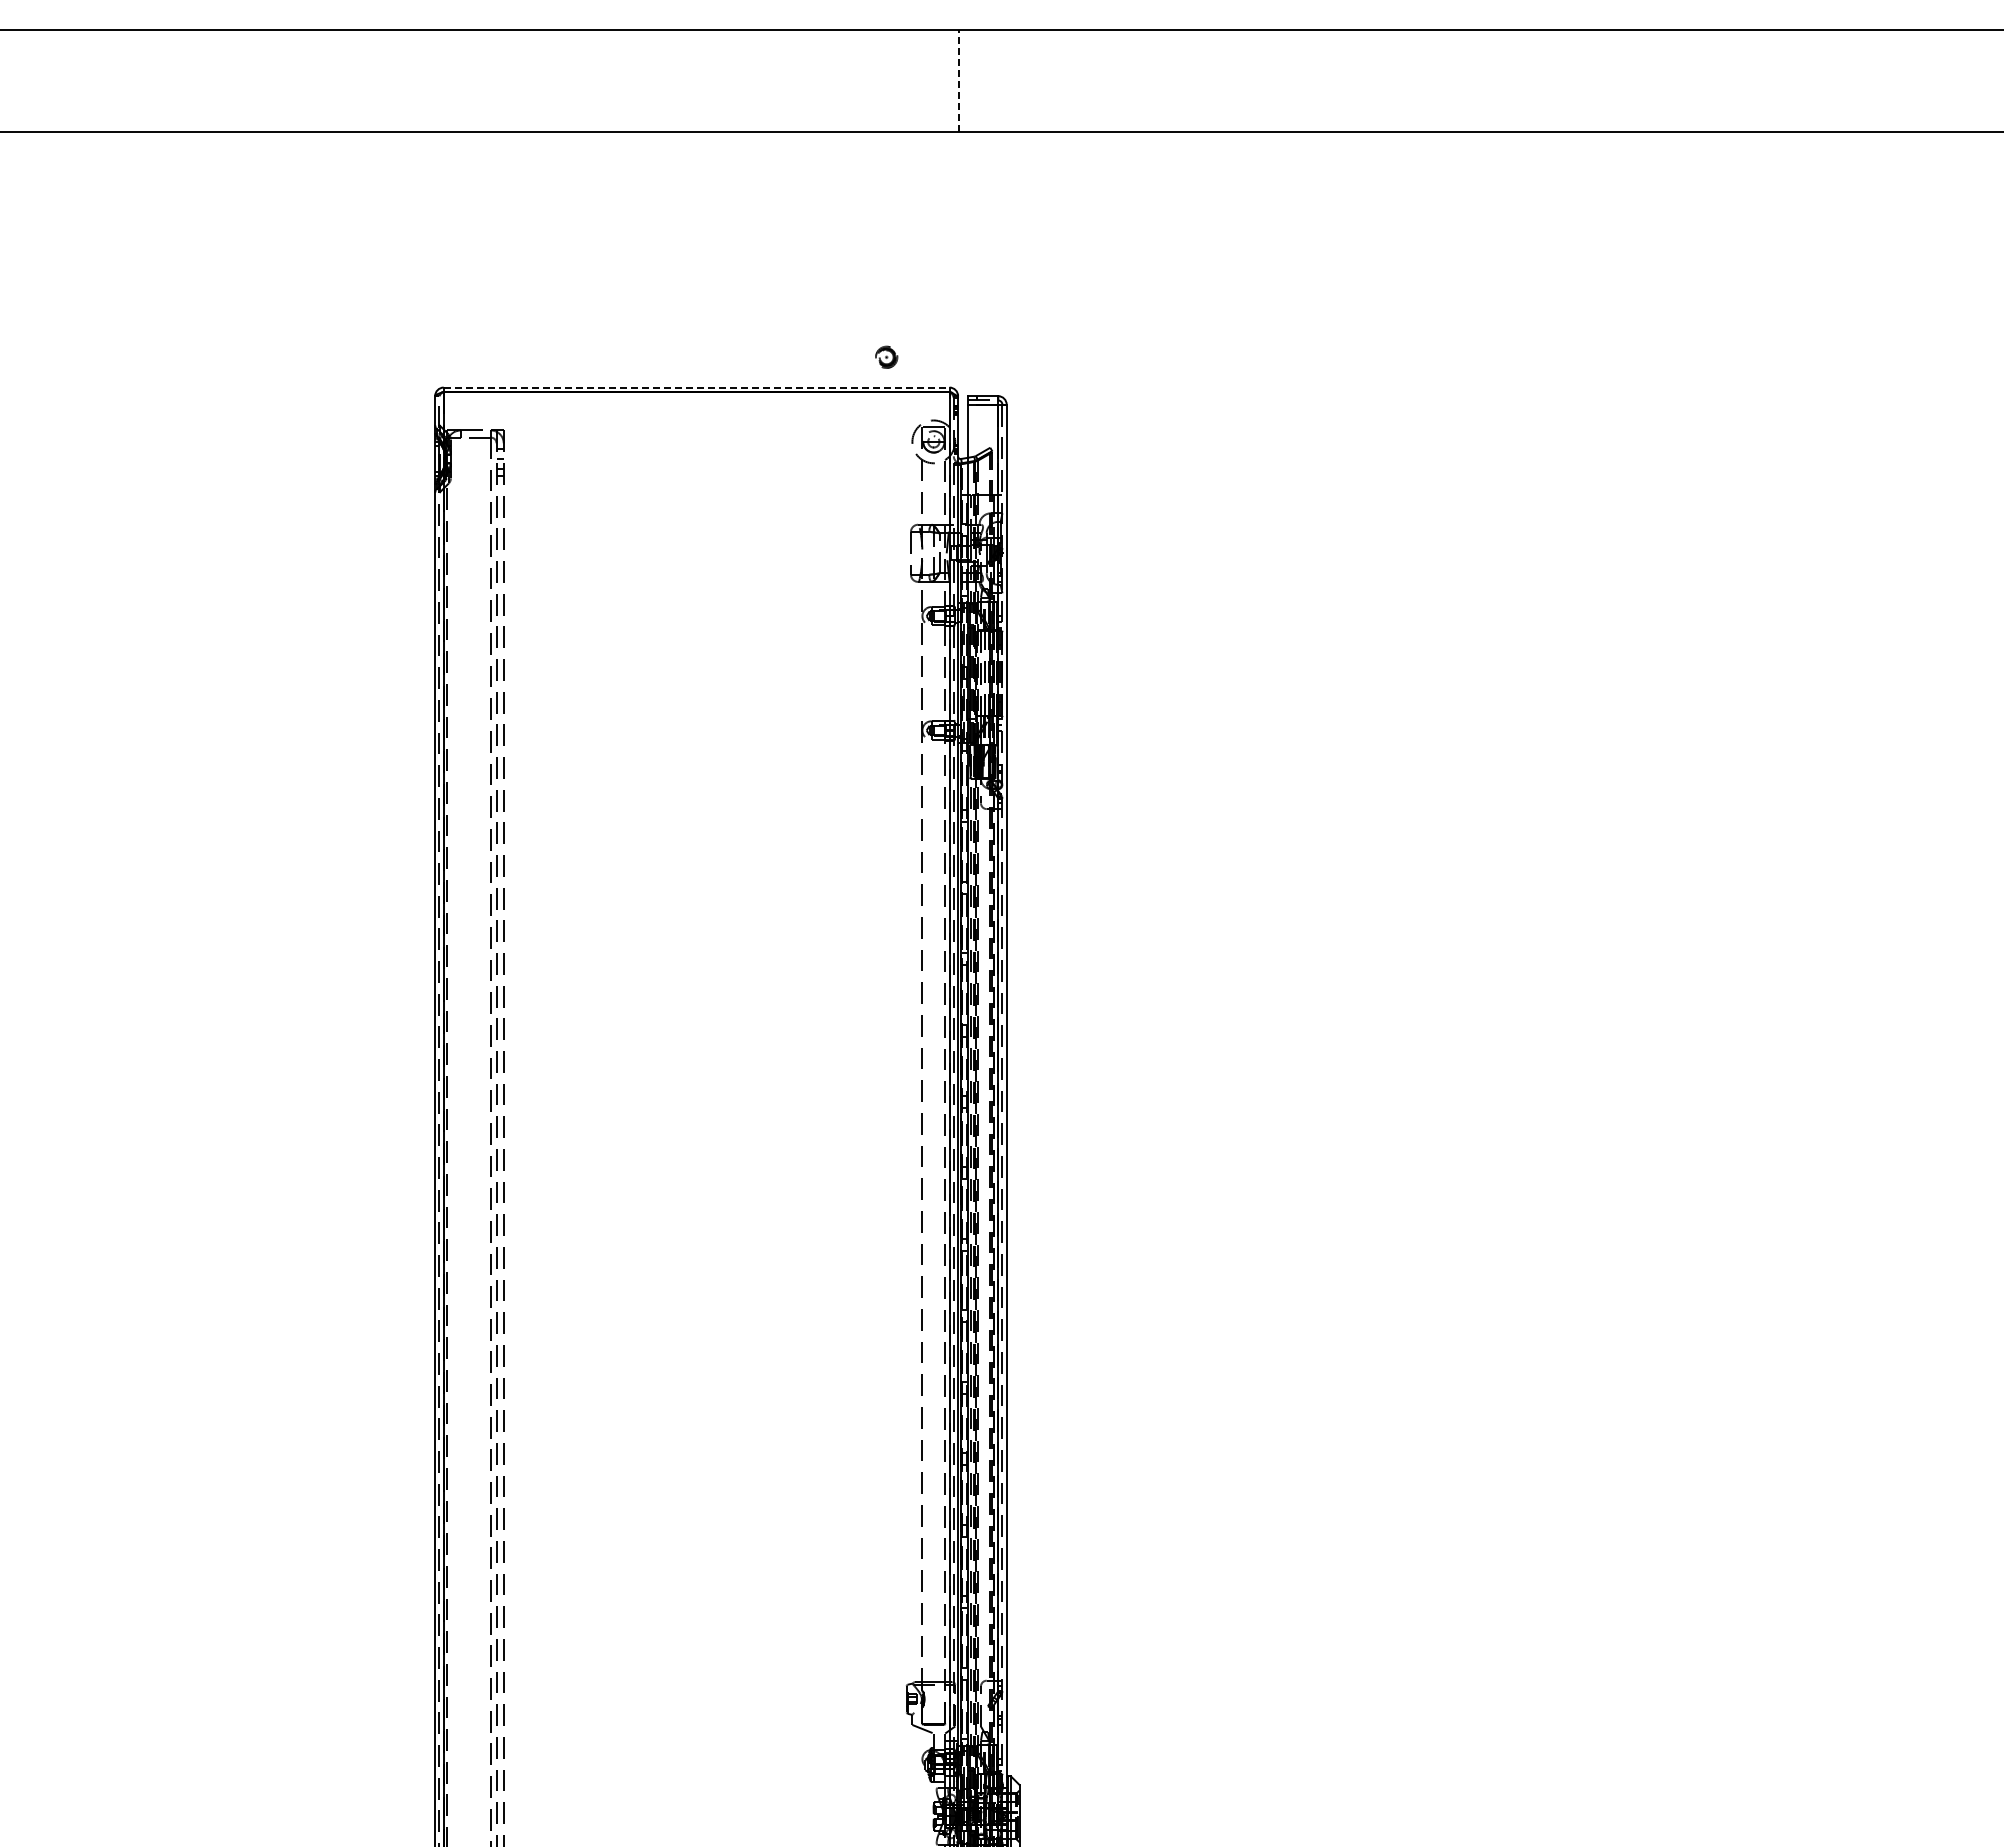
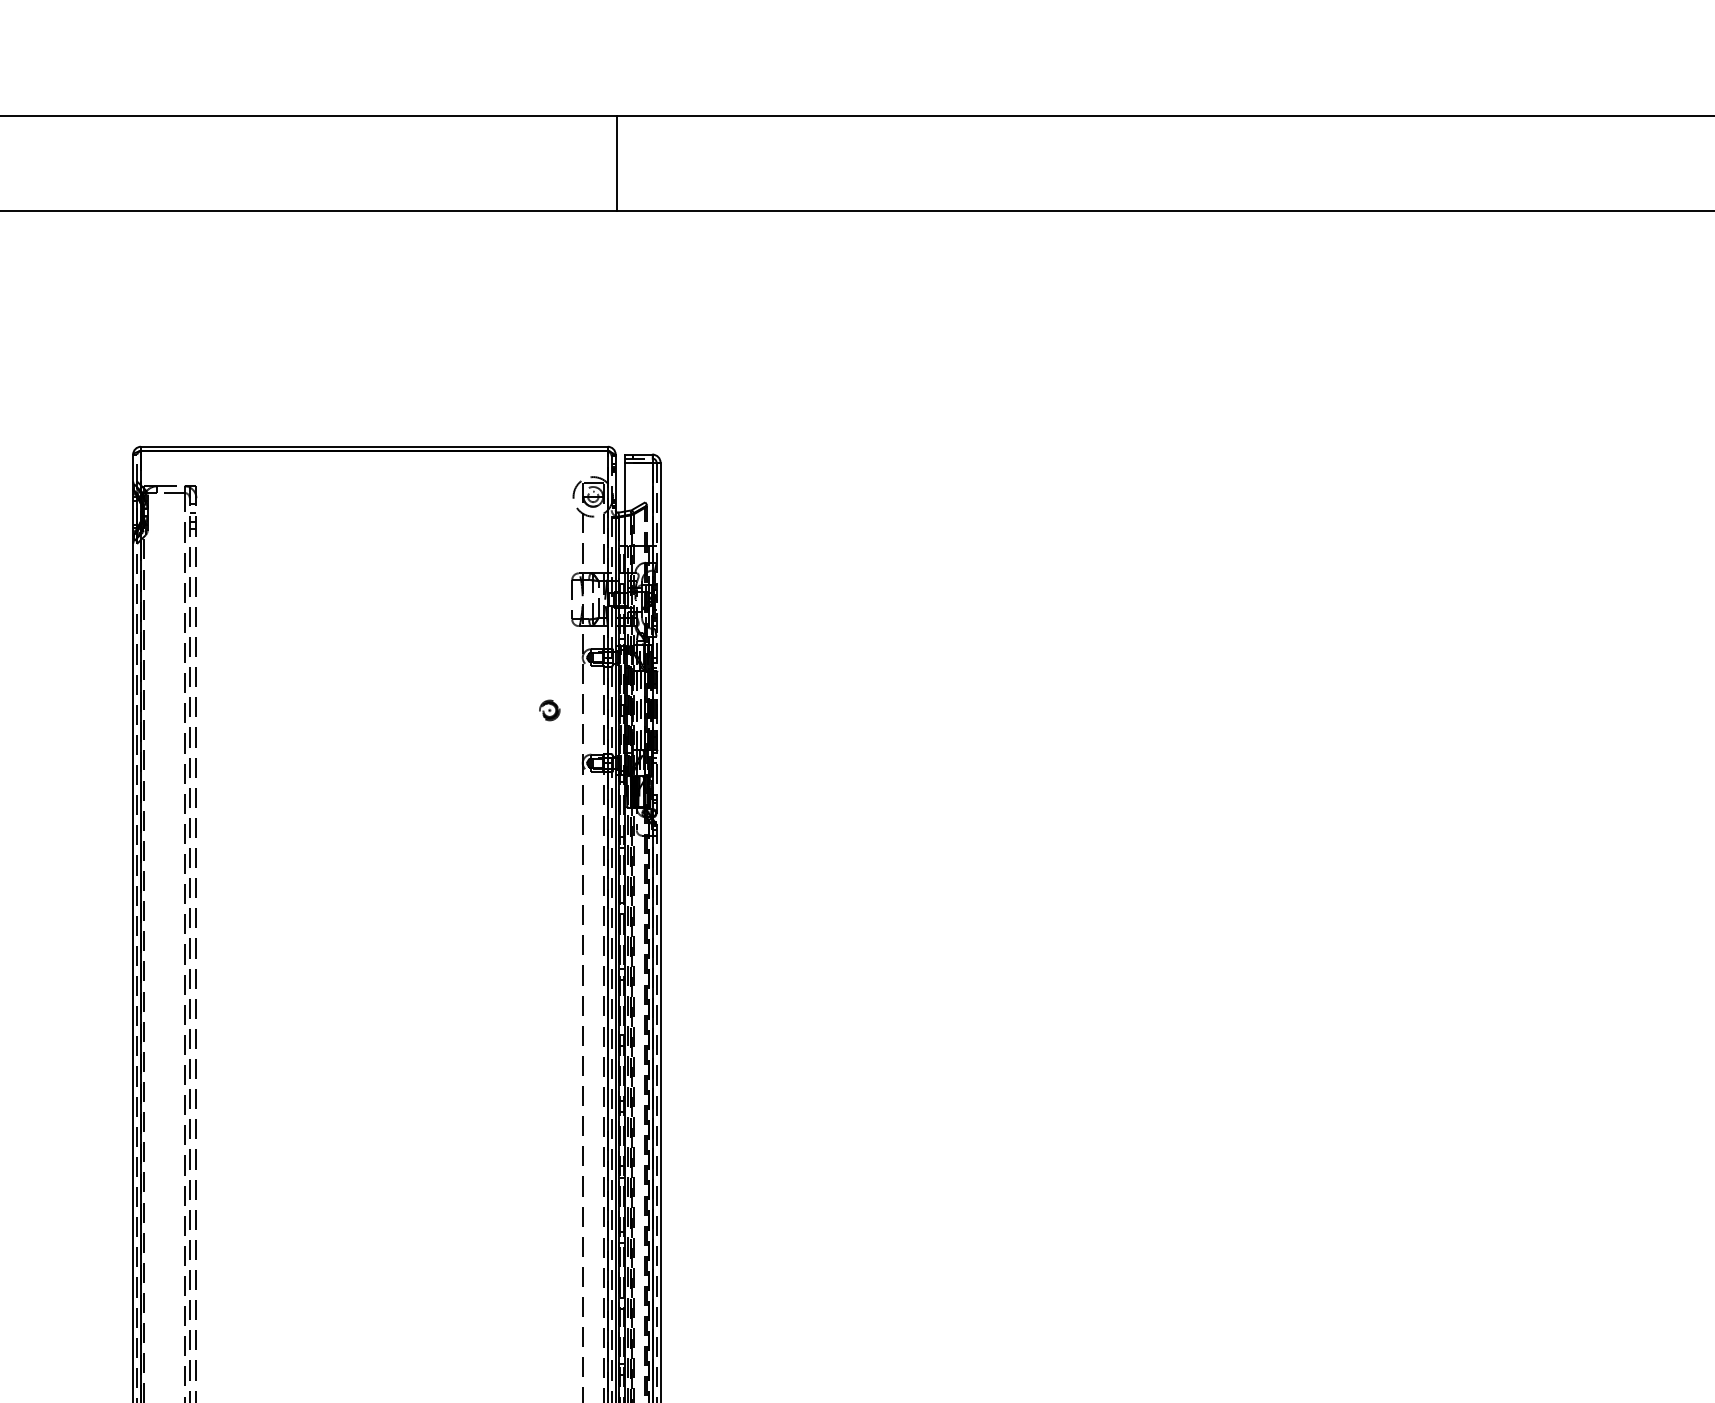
line: (959, 80) -> (616, 163), dashed -> solid
part: (886, 356) -> (549, 709), moved
line: (696, 387) -> (374, 446), dashed -> solid

